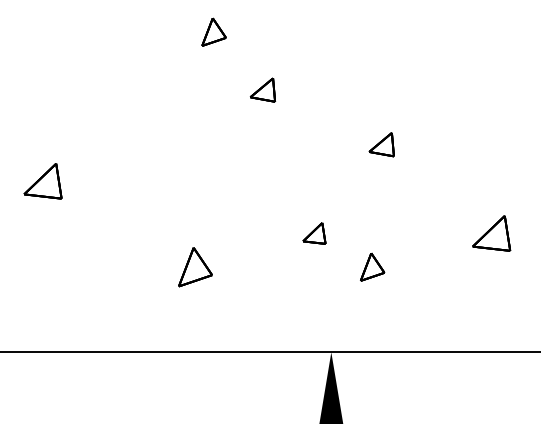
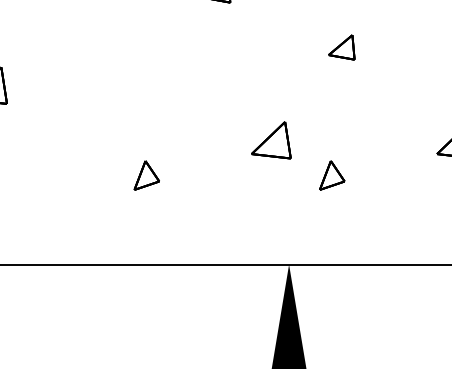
part: (314, 233) -> (271, 140), size x1.67
part: (194, 266) -> (145, 174), size x0.71

